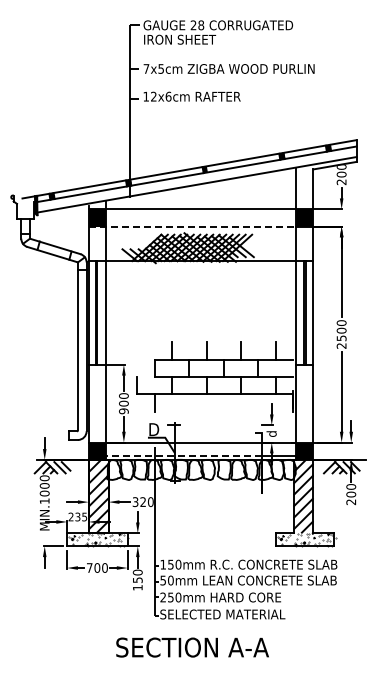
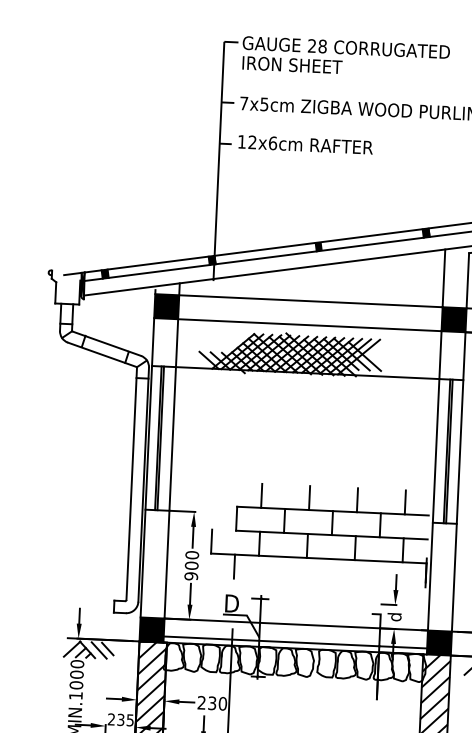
line: (192, 226) -> (297, 324), dashed -> solid
line: (183, 455) -> (271, 641), dashed -> solid
text: (138, 502) -> (205, 703), 320 -> 230

